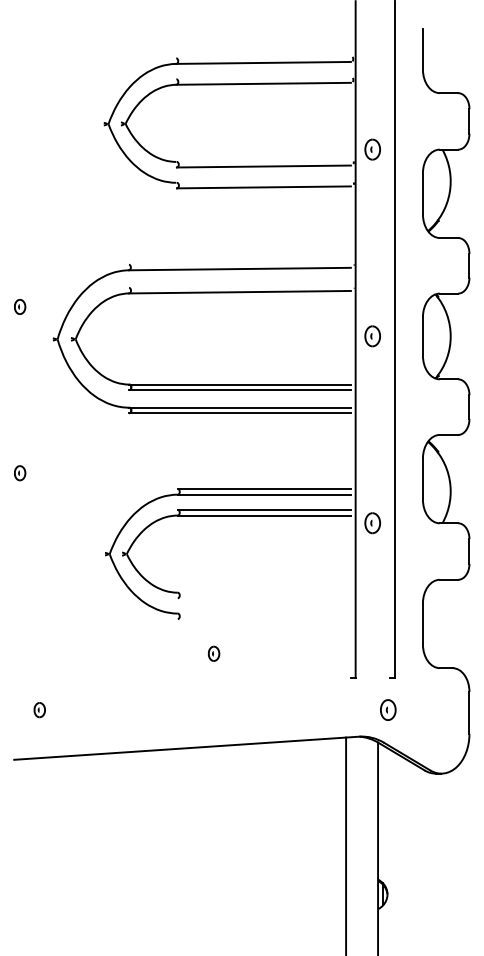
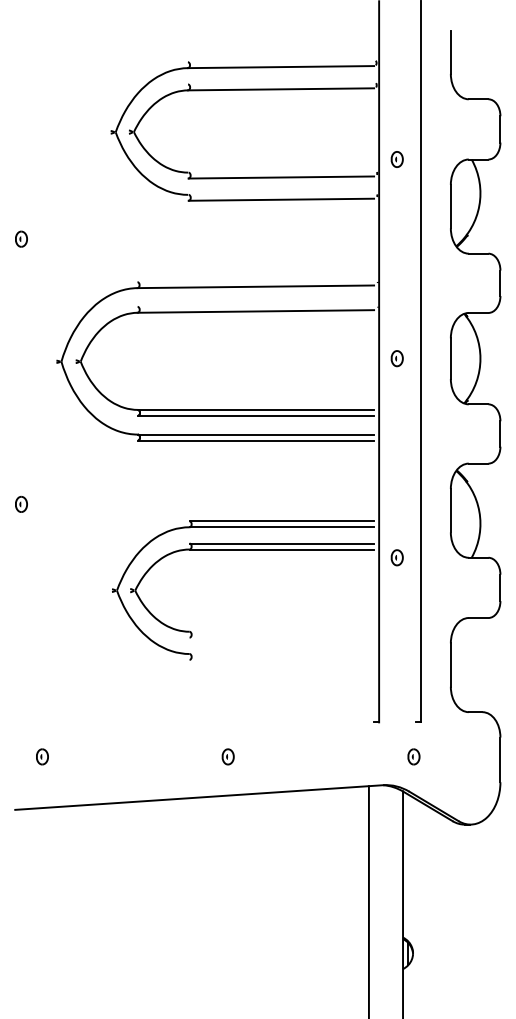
part: (371, 149) -> (396, 159), size x0.71
part: (20, 306) -> (21, 238), moved
part: (371, 336) -> (396, 358), size x0.71
part: (371, 523) -> (396, 557), size x0.71
part: (213, 653) -> (227, 756), moved
part: (387, 709) -> (413, 756), size x0.71

